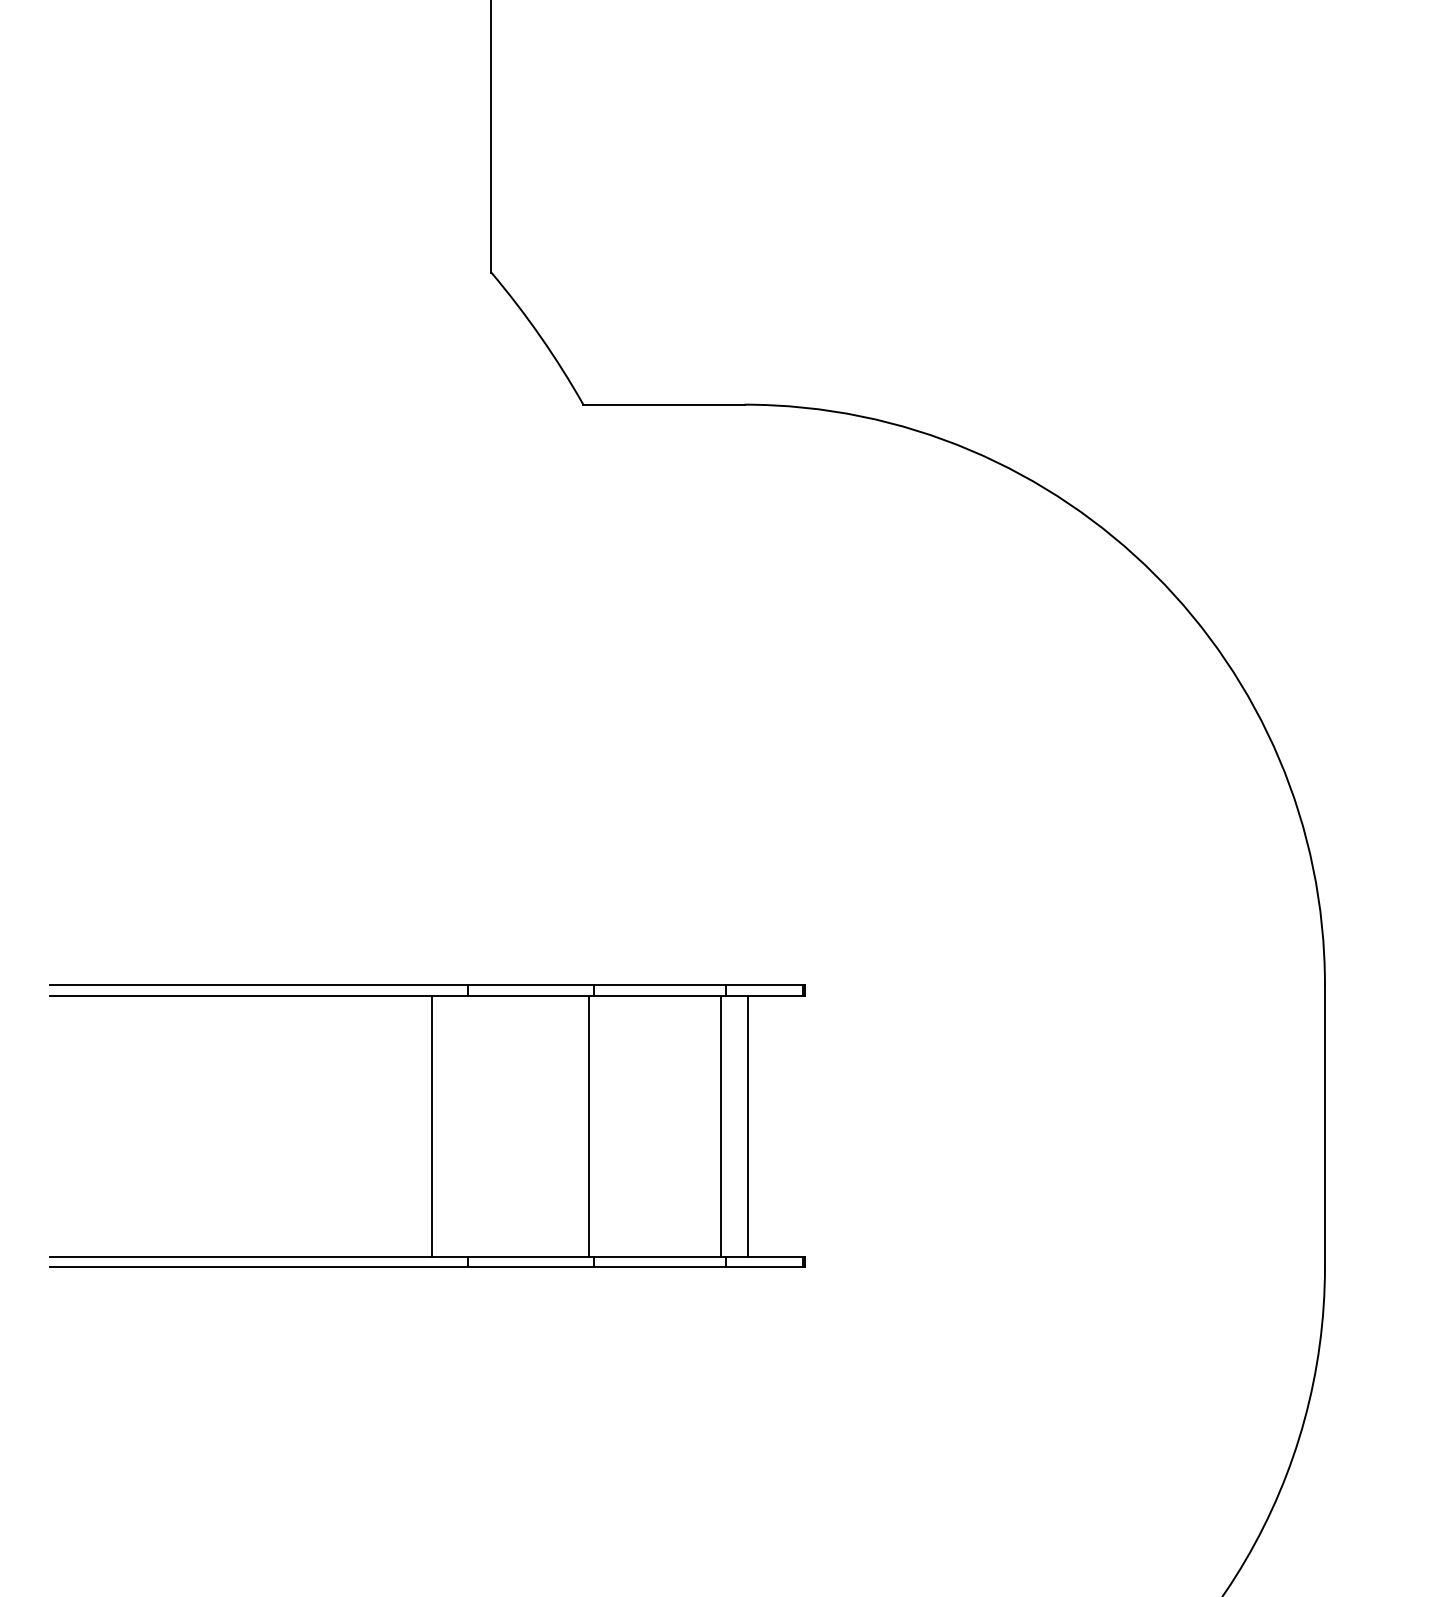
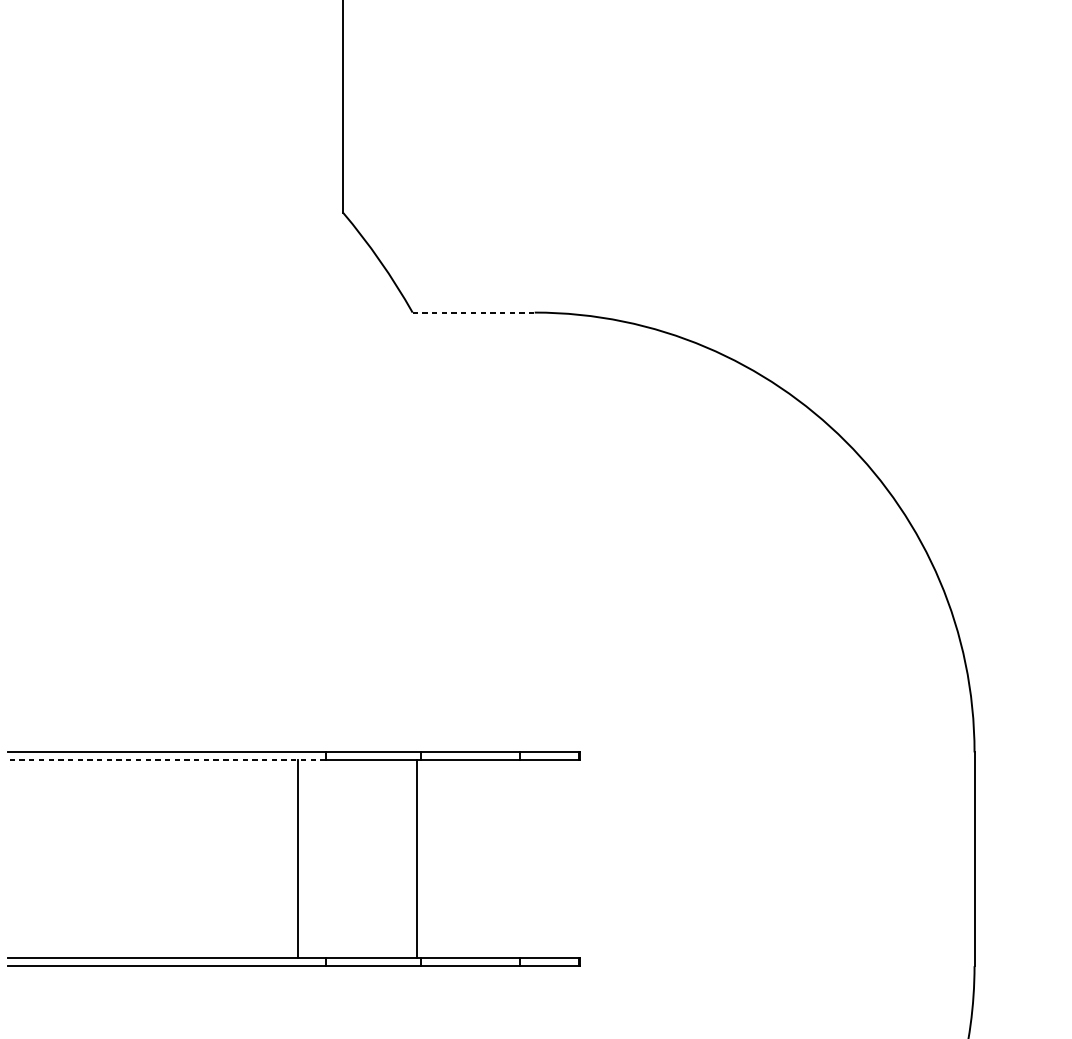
line: (663, 404) -> (473, 312), solid -> dashed
line: (258, 995) -> (166, 760), solid -> dashed
line: (720, 1125) -> (516, 858), removed
line: (747, 1125) -> (536, 858), removed

